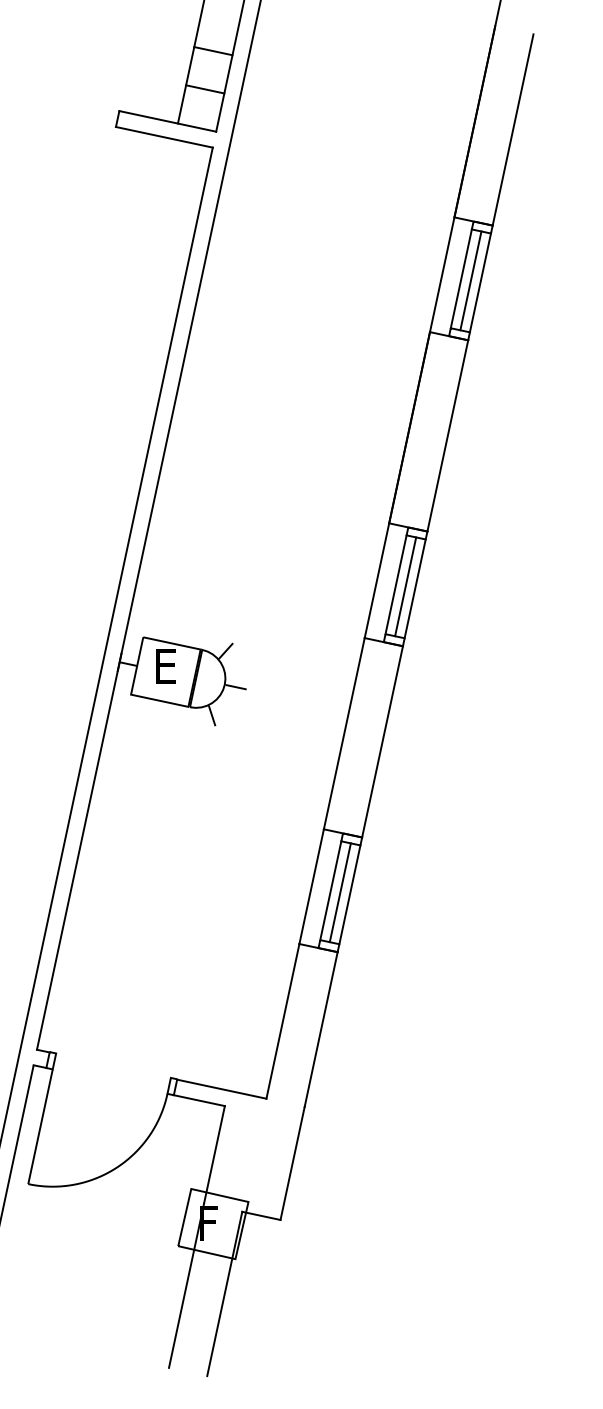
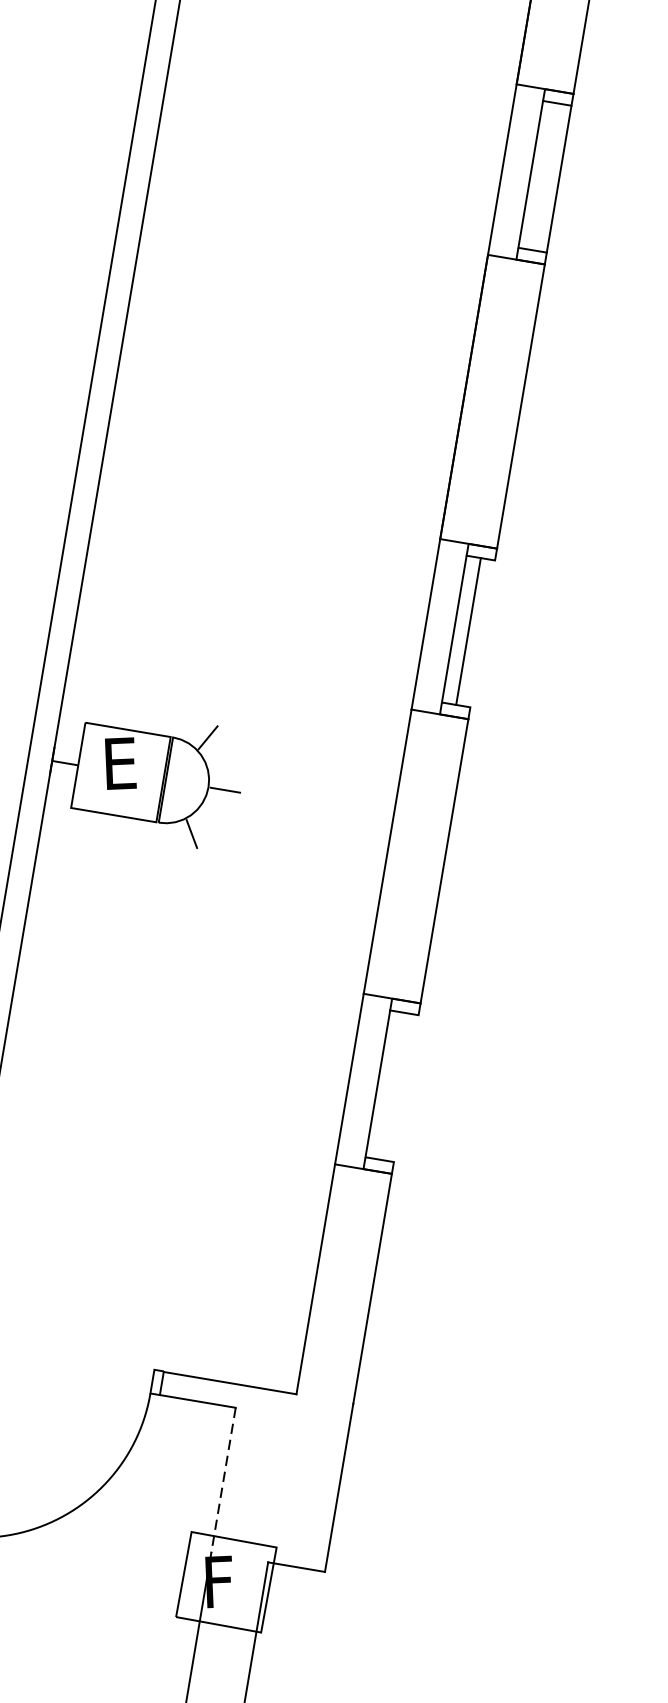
line: (470, 280) -> (544, 176), removed
line: (414, 588) -> (481, 633), removed
line: (339, 892) -> (390, 1085), removed
line: (349, 894) -> (405, 1088), removed
line: (214, 1154) -> (223, 1479), solid -> dashed

